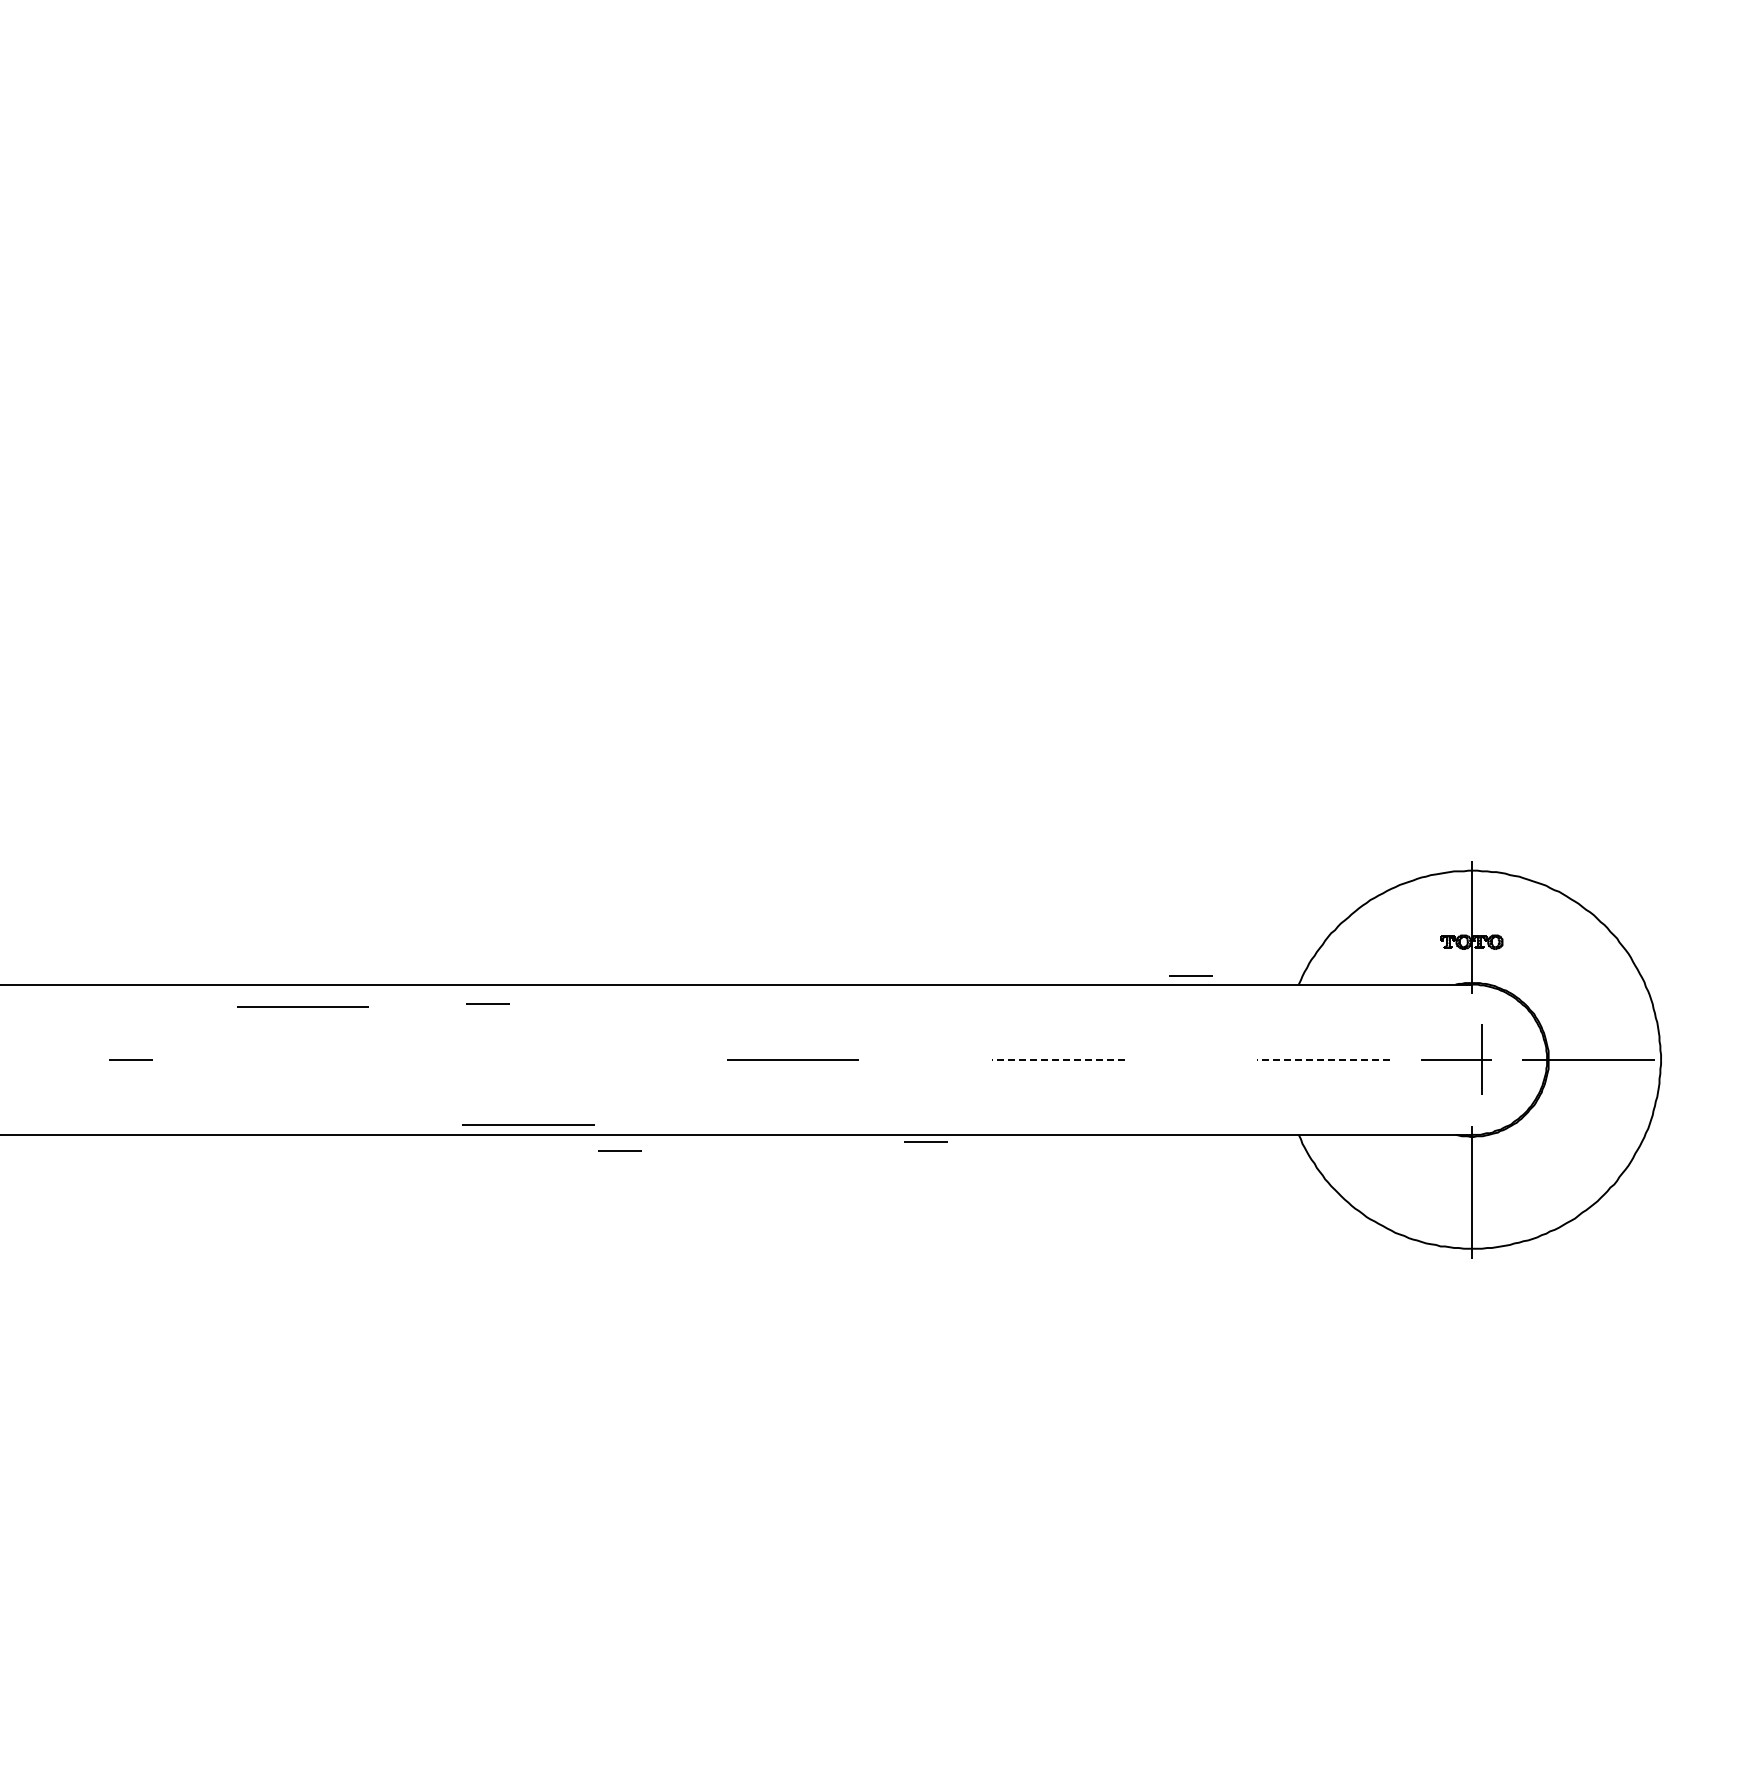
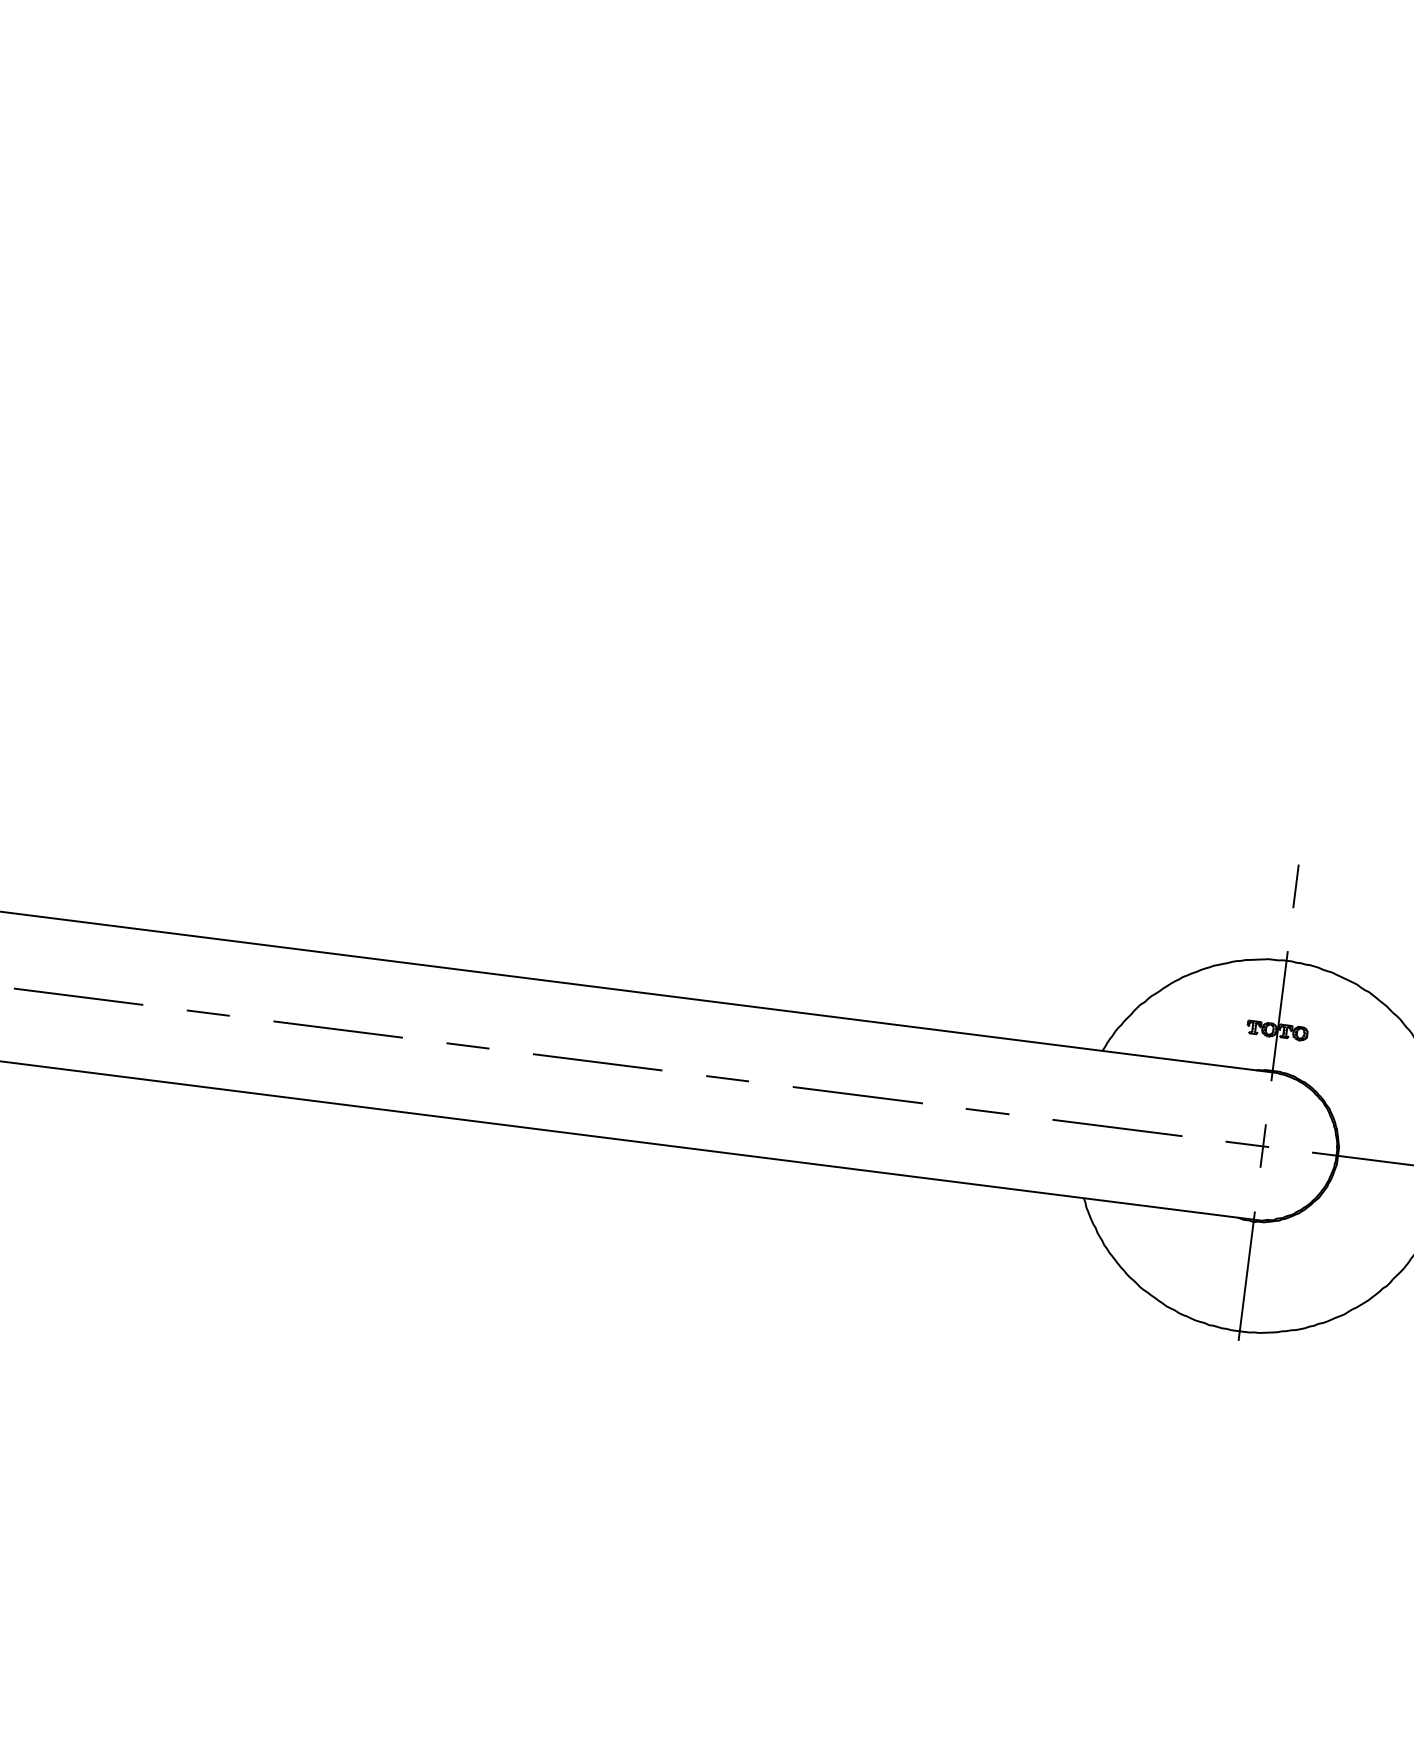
line: (1471, 794) -> (1295, 886), added
line: (1190, 975) -> (987, 1110), moved
line: (487, 1003) -> (207, 1012), moved
line: (302, 1006) -> (78, 996), moved
part: (1455, 1059) -> (1246, 1143), size x0.62
line: (1058, 1060) -> (857, 1095), dashed -> solid
line: (1323, 1060) -> (1117, 1128), dashed -> solid
line: (528, 1124) -> (338, 1028), moved
line: (925, 1141) -> (727, 1078), moved
line: (619, 1150) -> (467, 1045), moved

